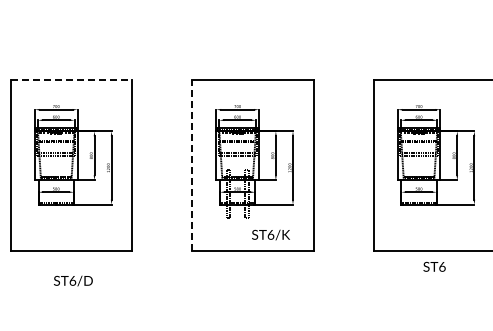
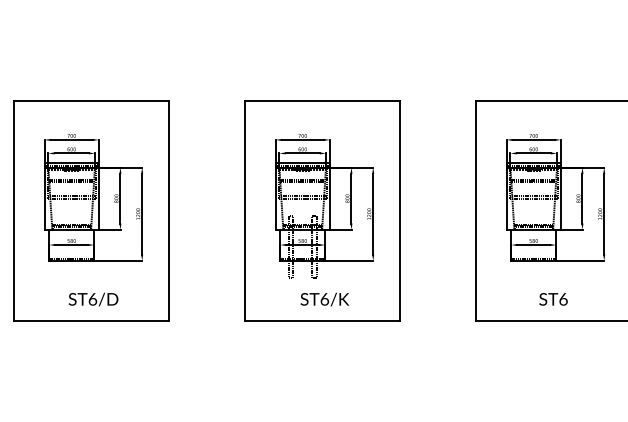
line: (71, 79) -> (91, 101), dashed -> solid
line: (192, 165) -> (245, 211), dashed -> solid
text: (270, 234) -> (324, 298), moved
text: (434, 266) -> (553, 298), moved
text: (73, 280) -> (93, 298), moved

